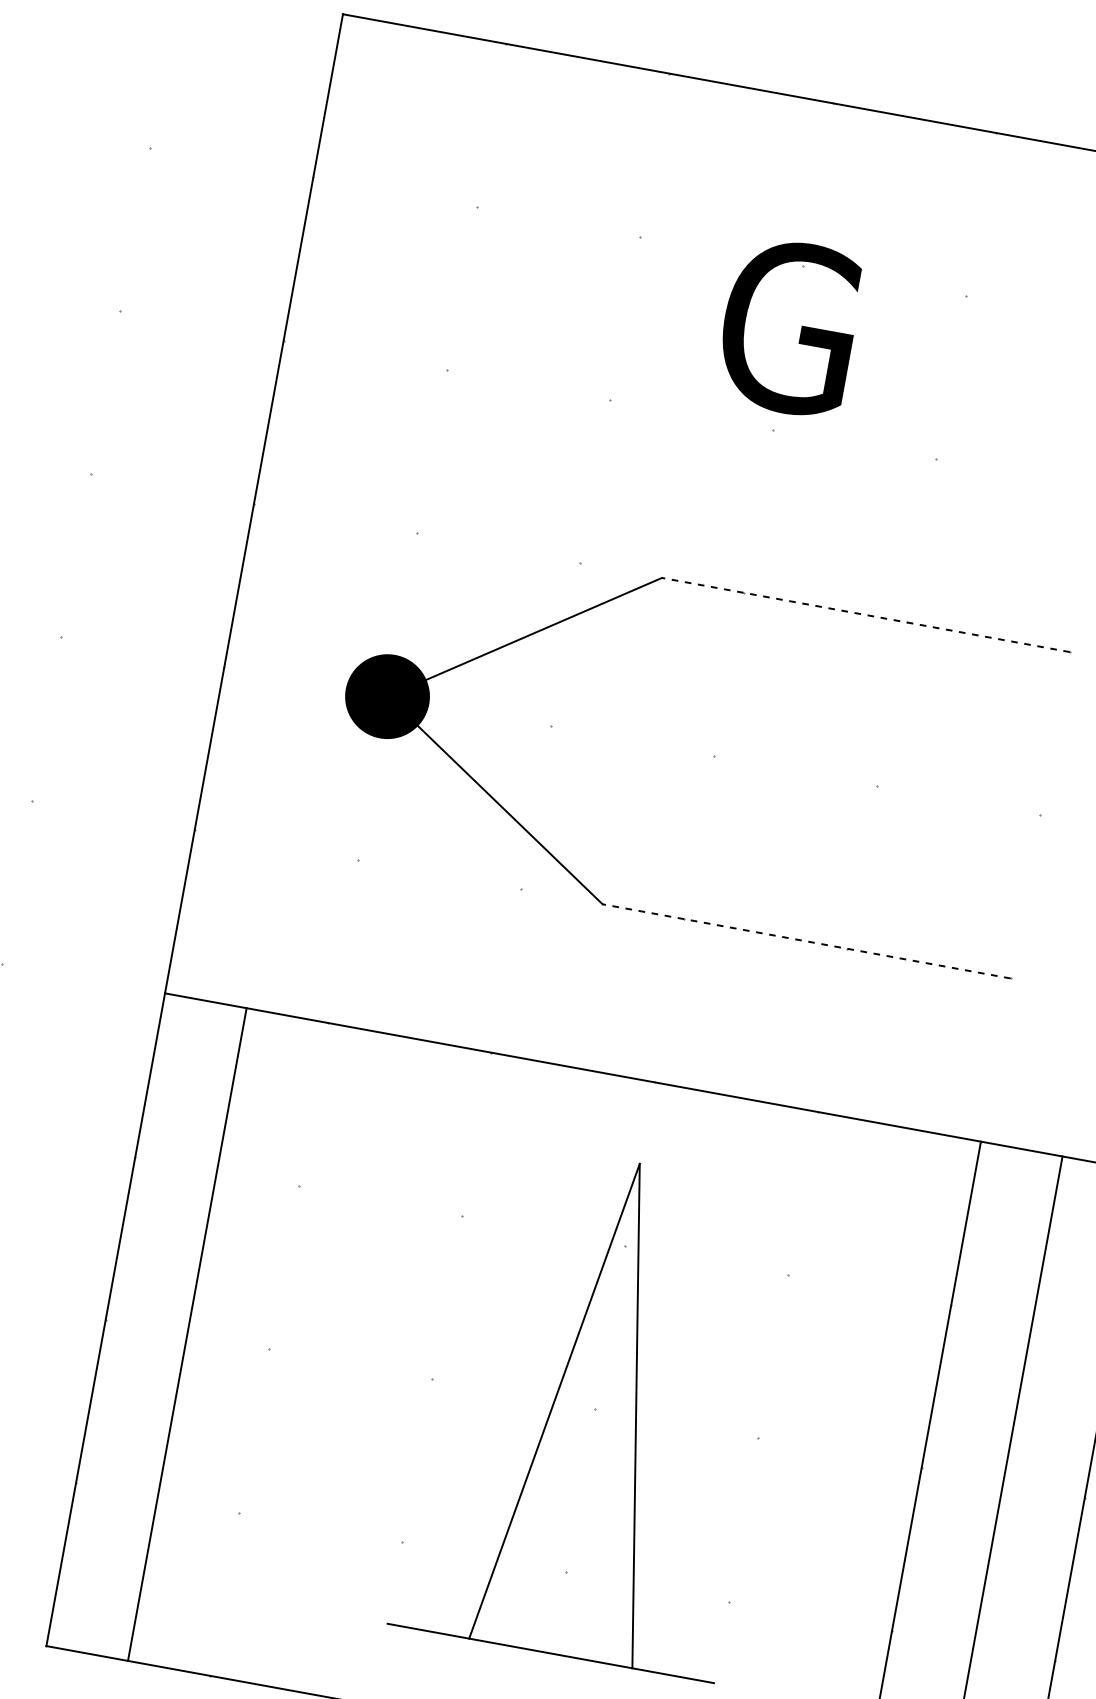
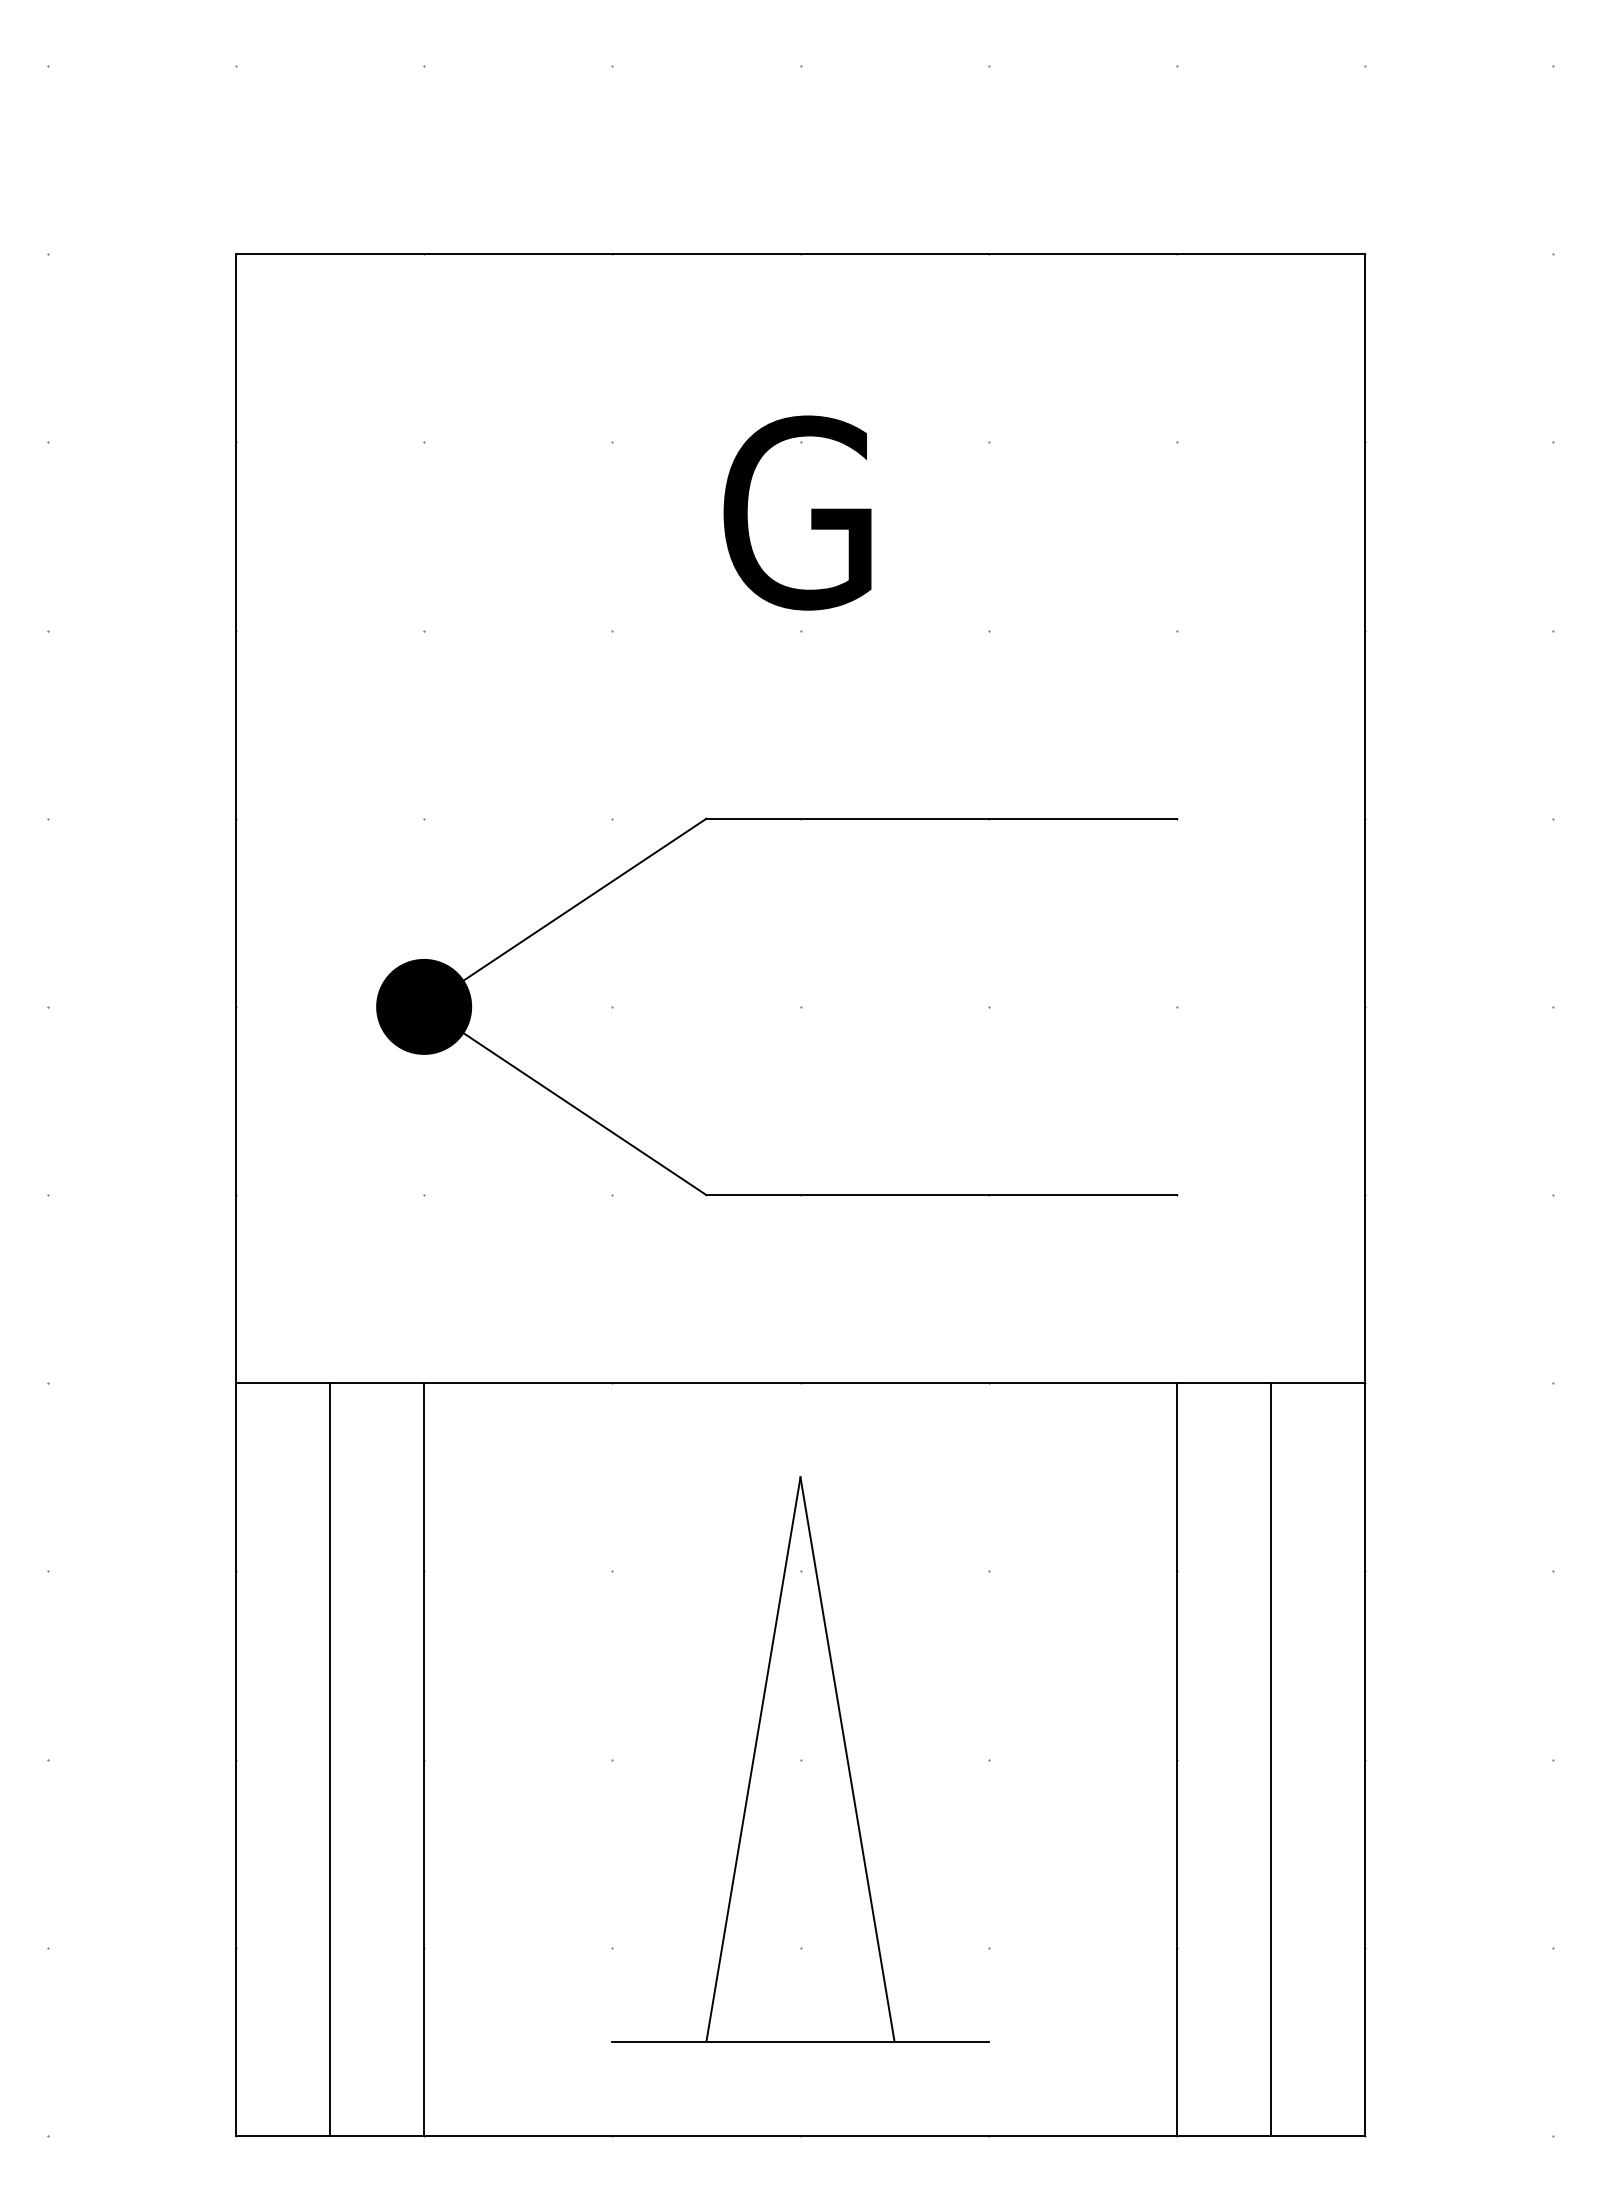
line: (865, 614) -> (941, 818), dashed -> solid
line: (806, 941) -> (941, 1195), dashed -> solid
line: (269, 1349) -> (424, 1759), added

